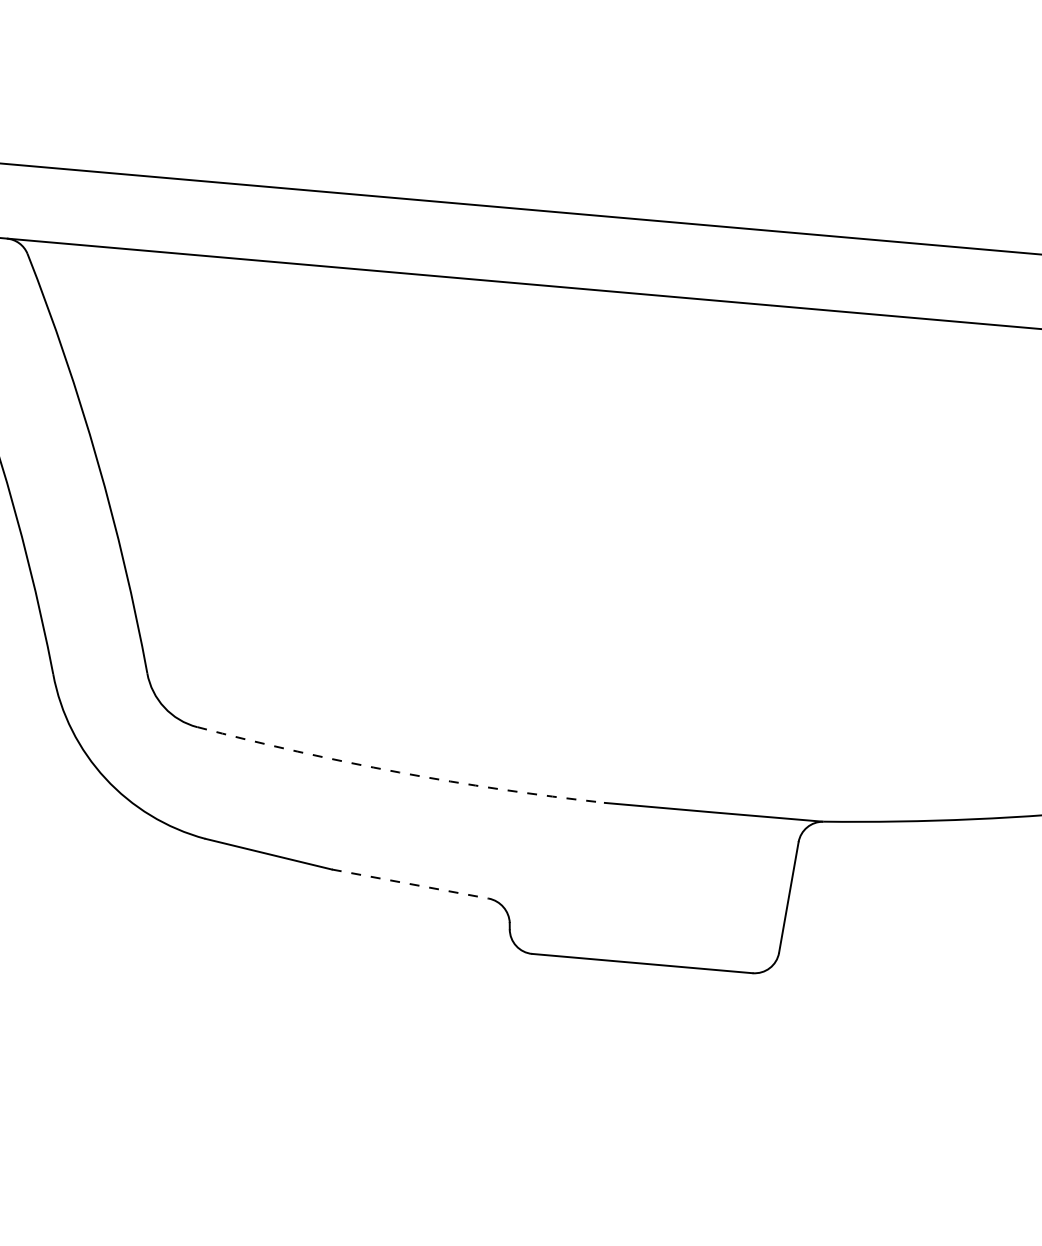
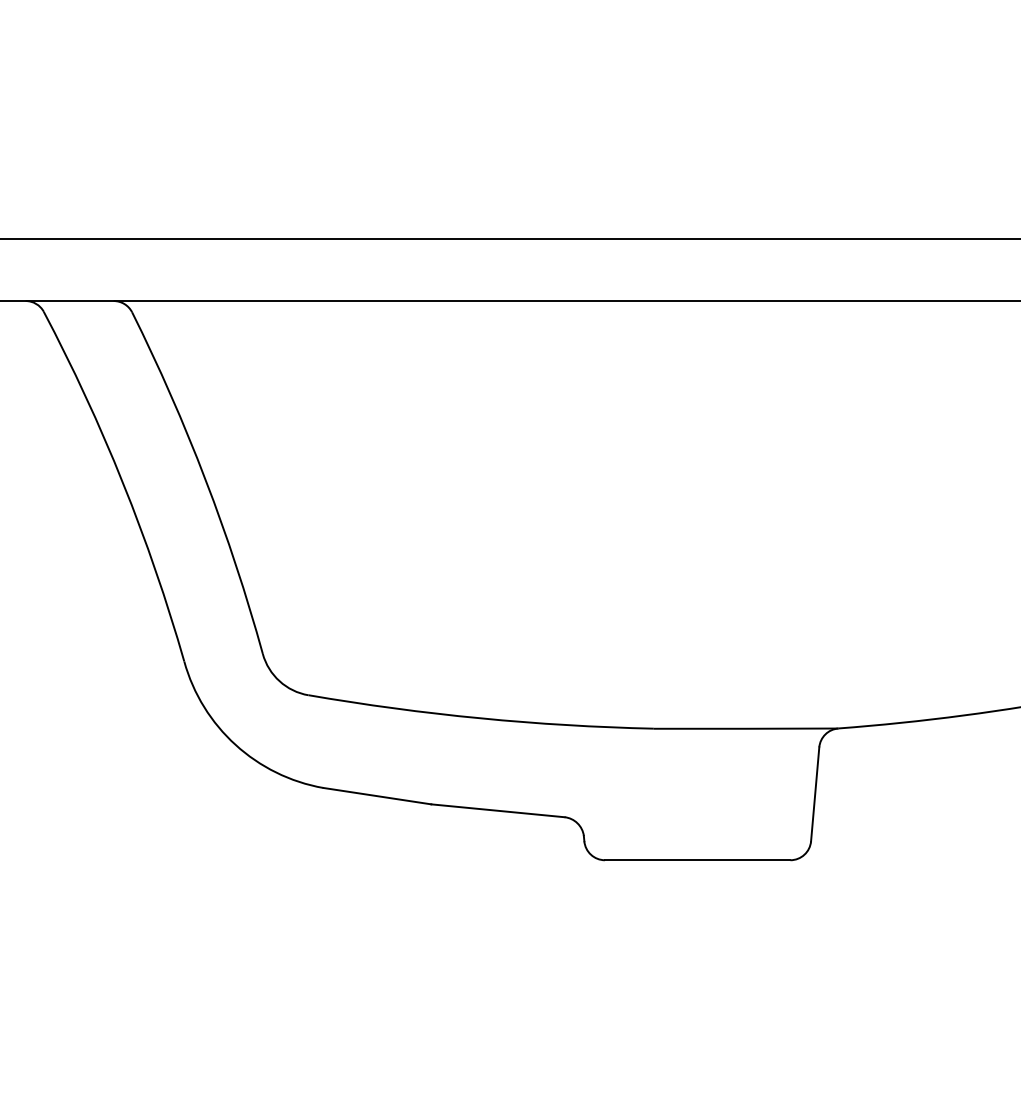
arc: (399, 772) -> (480, 718), dashed -> solid
line: (409, 883) -> (497, 810), dashed -> solid

